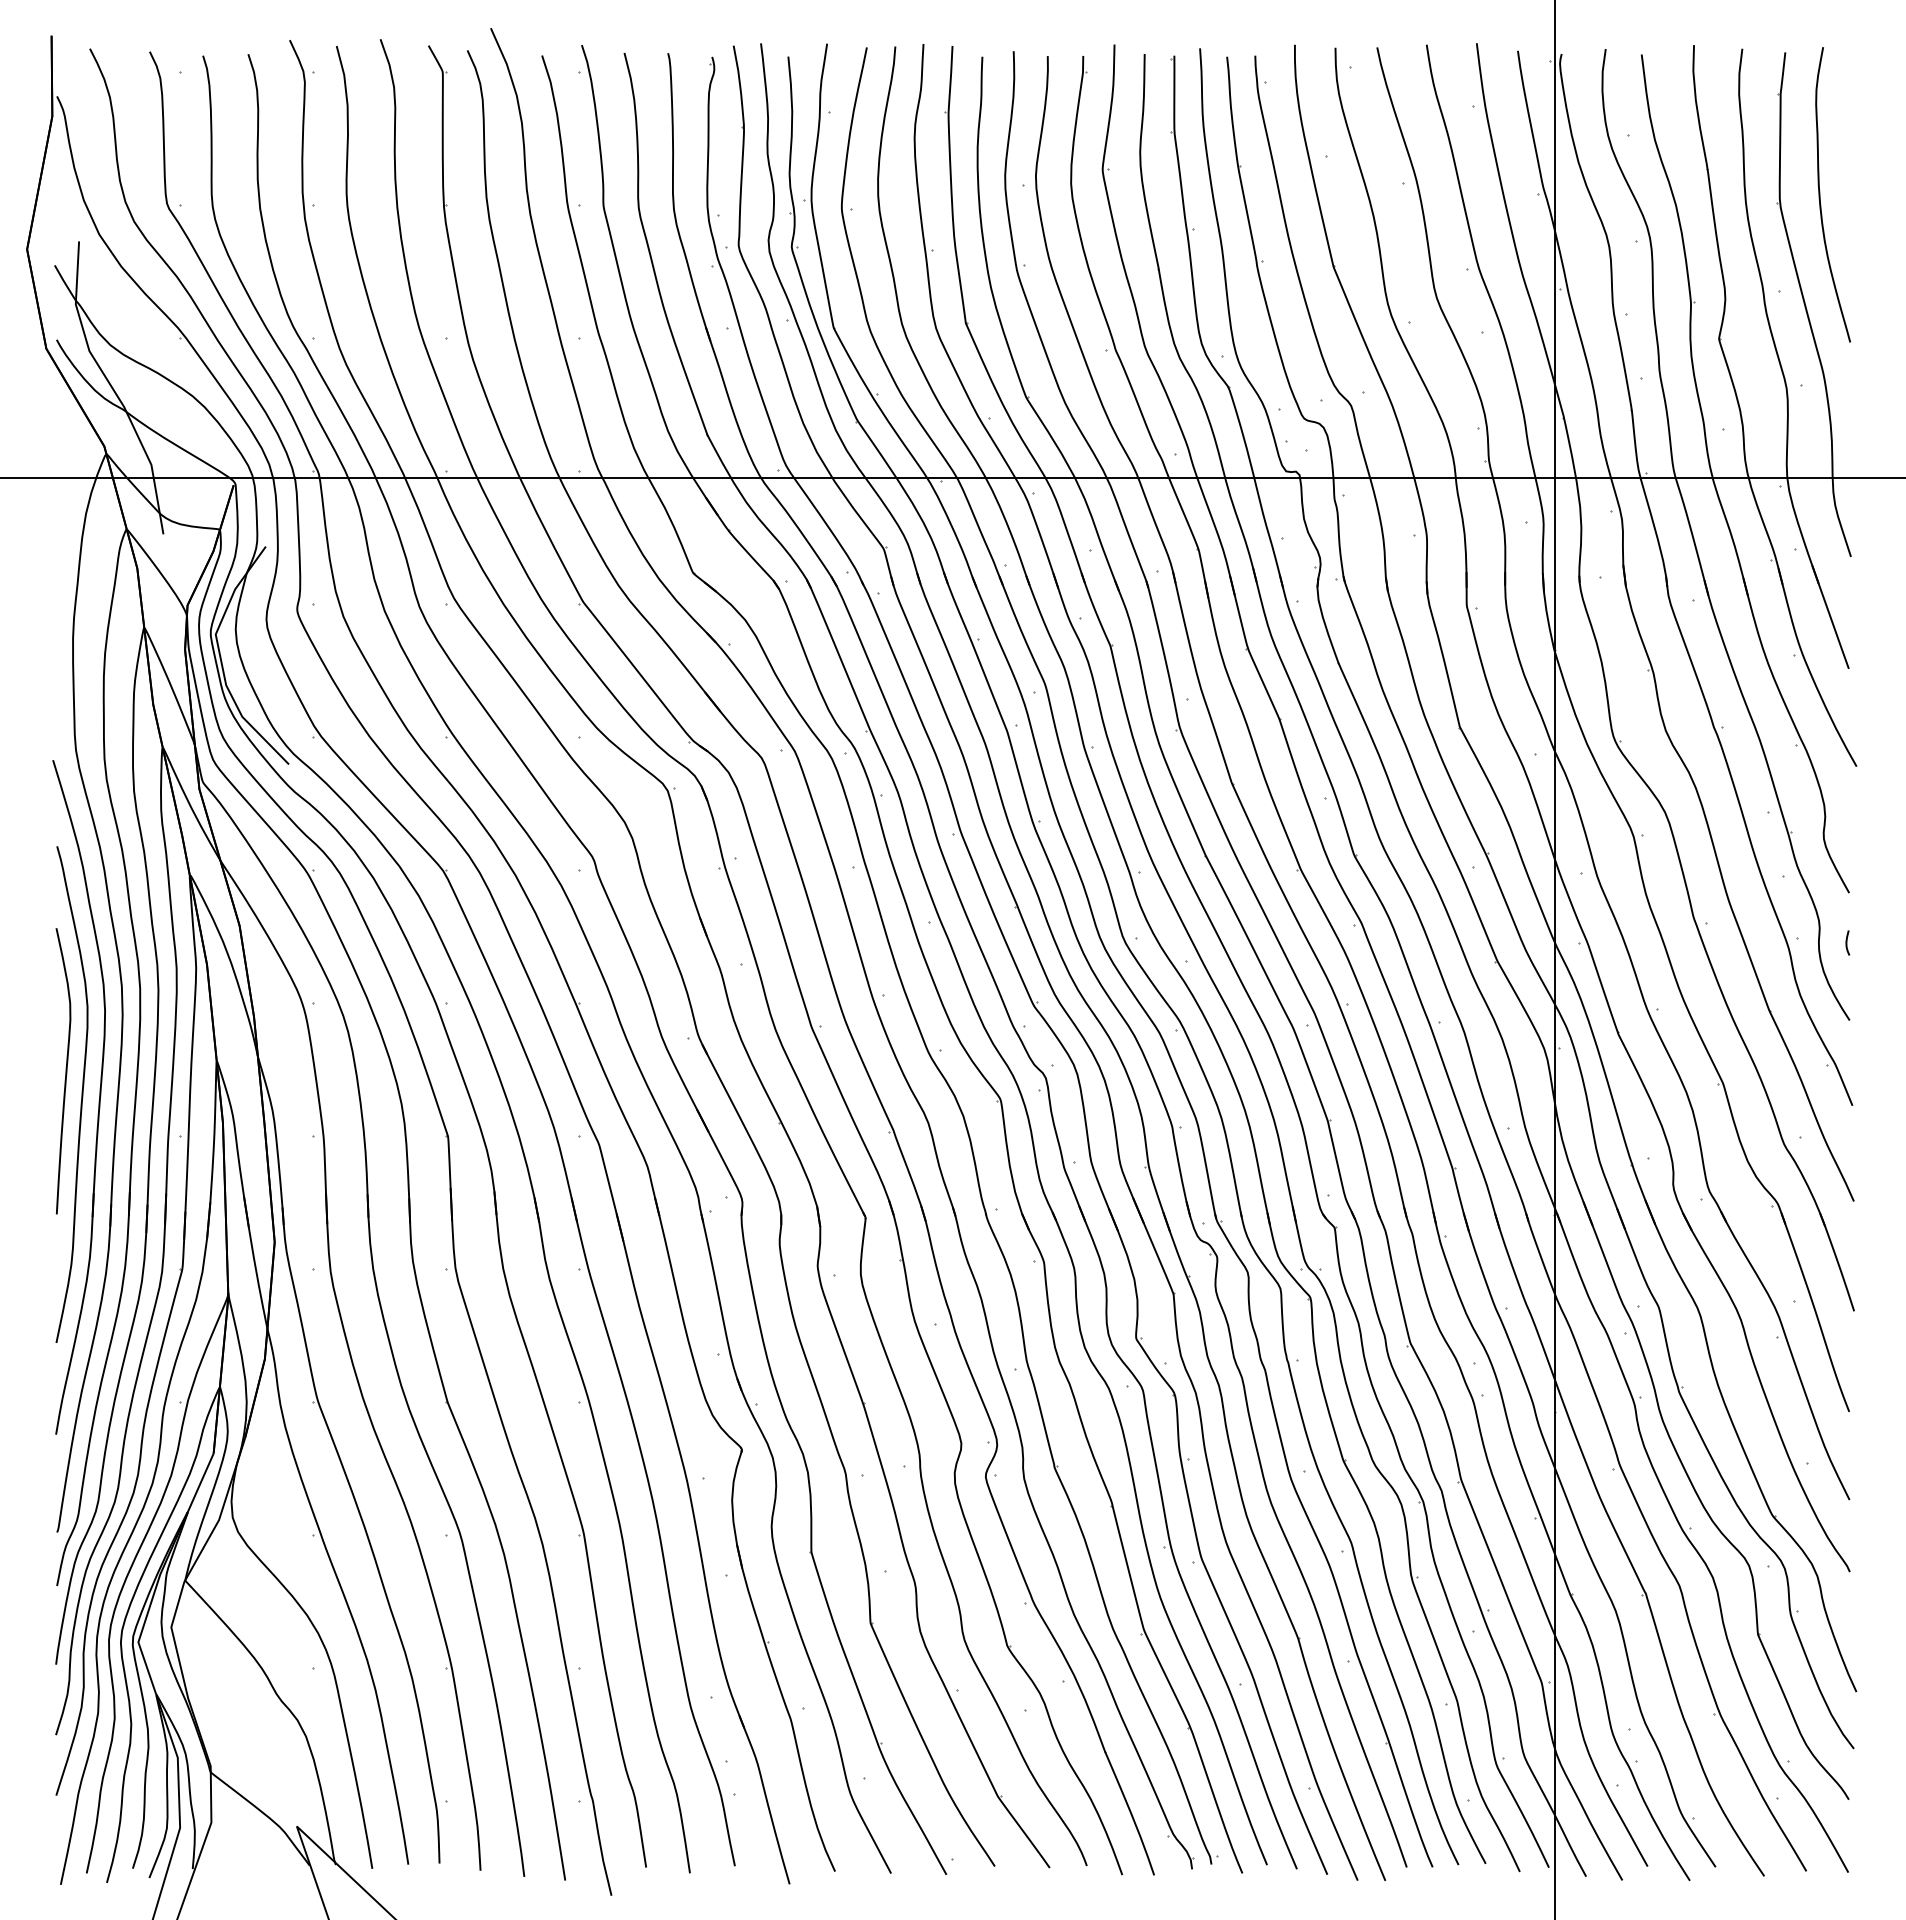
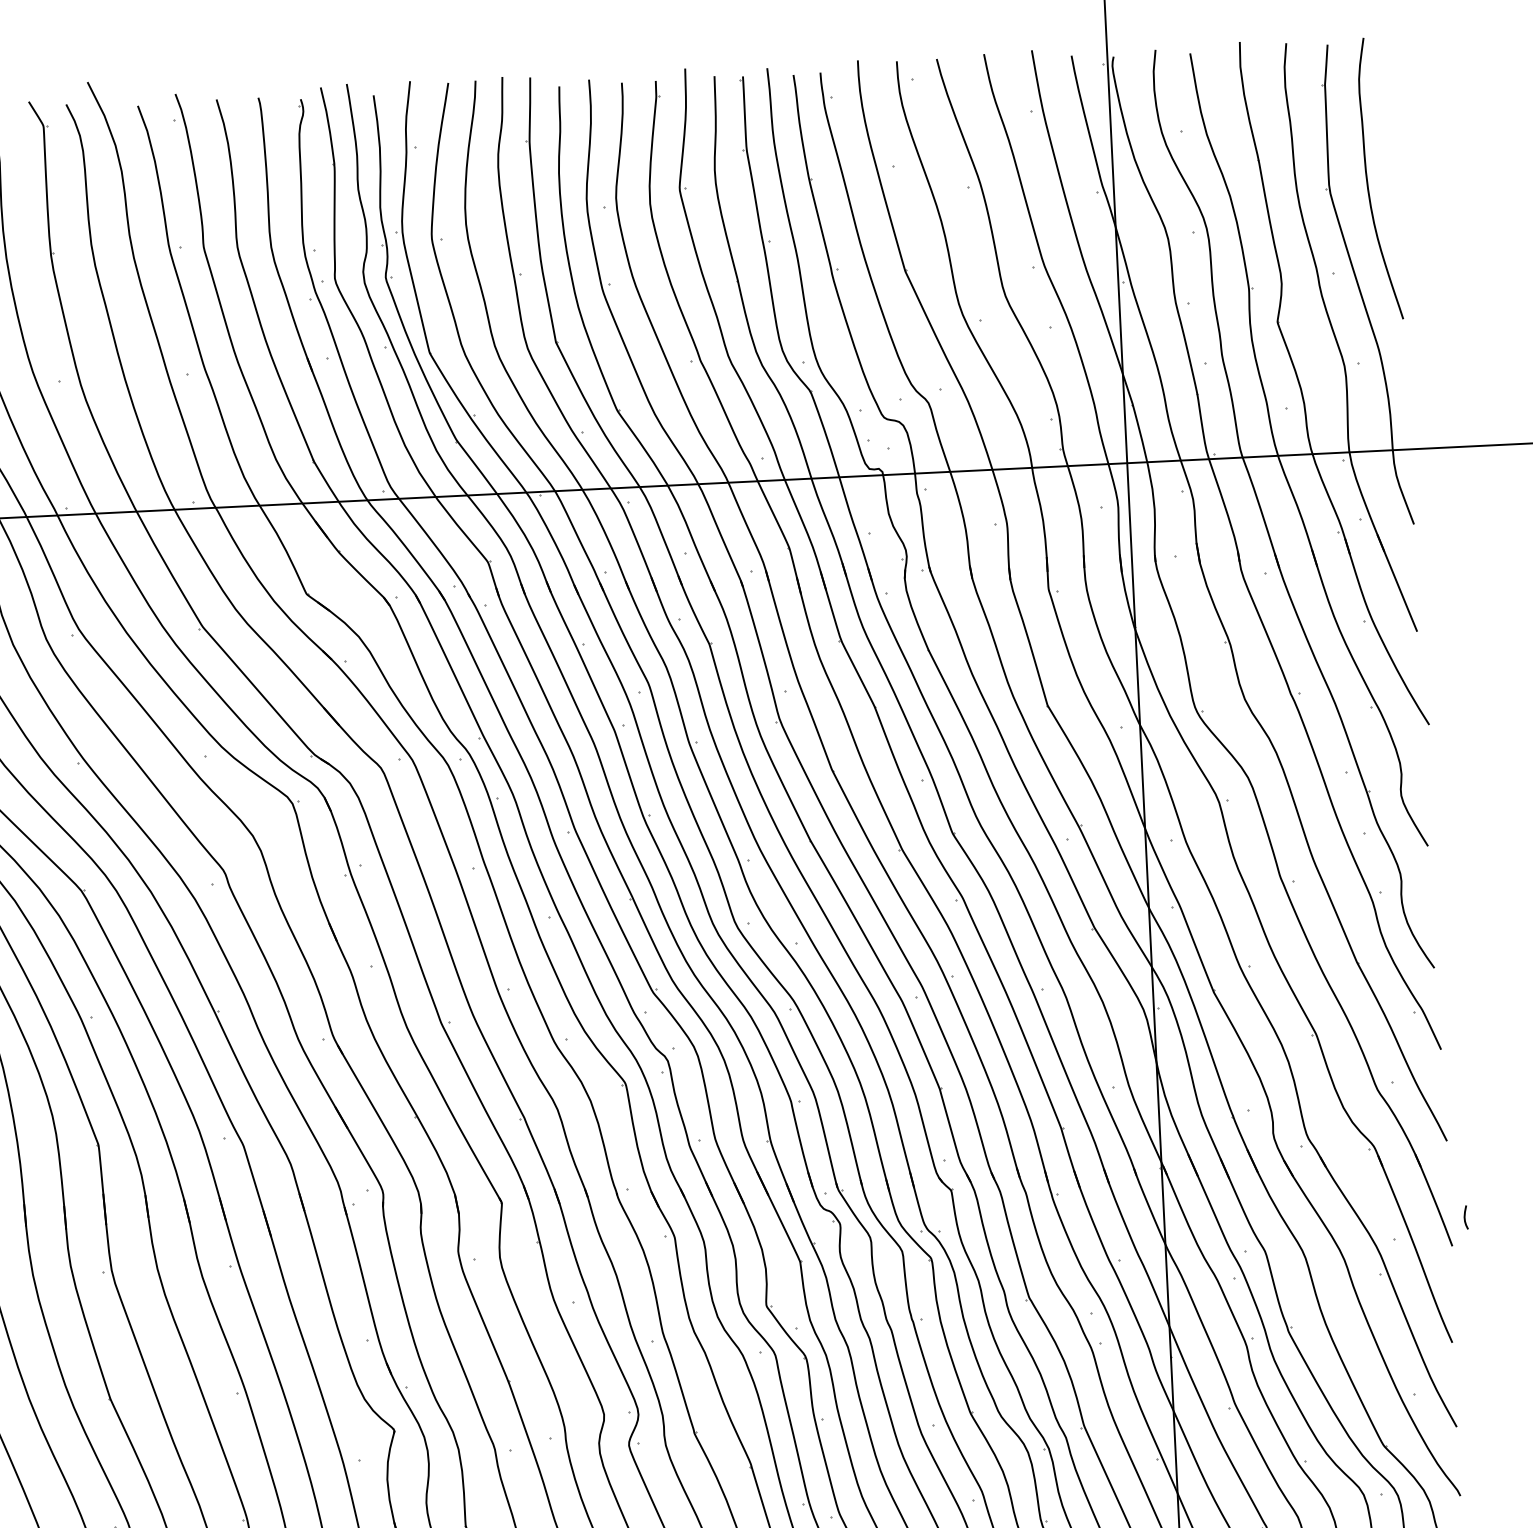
curve: (1847, 942) -> (1465, 1217), moved

